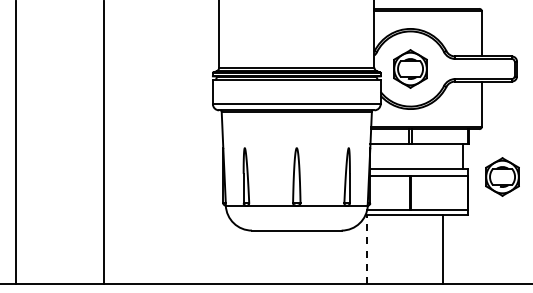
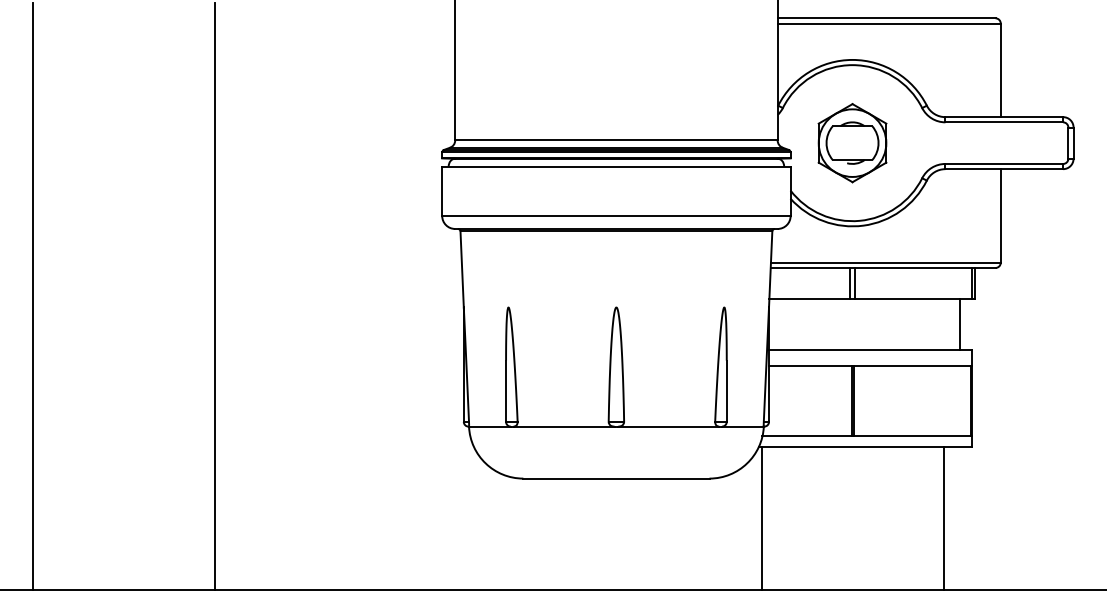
part: (502, 176) -> (1043, 366), removed
line: (366, 249) -> (761, 517), dashed -> solid
line: (443, 249) -> (943, 517), moved

